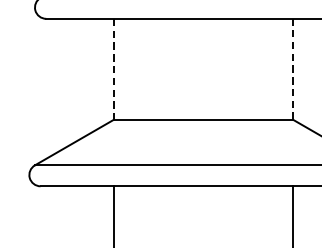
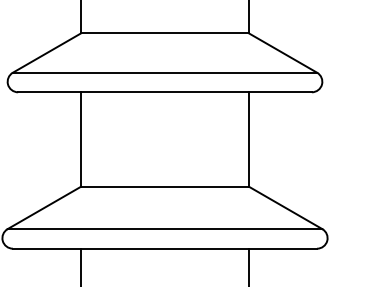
line: (292, 69) -> (248, 139), dashed -> solid
line: (114, 70) -> (81, 140), dashed -> solid

